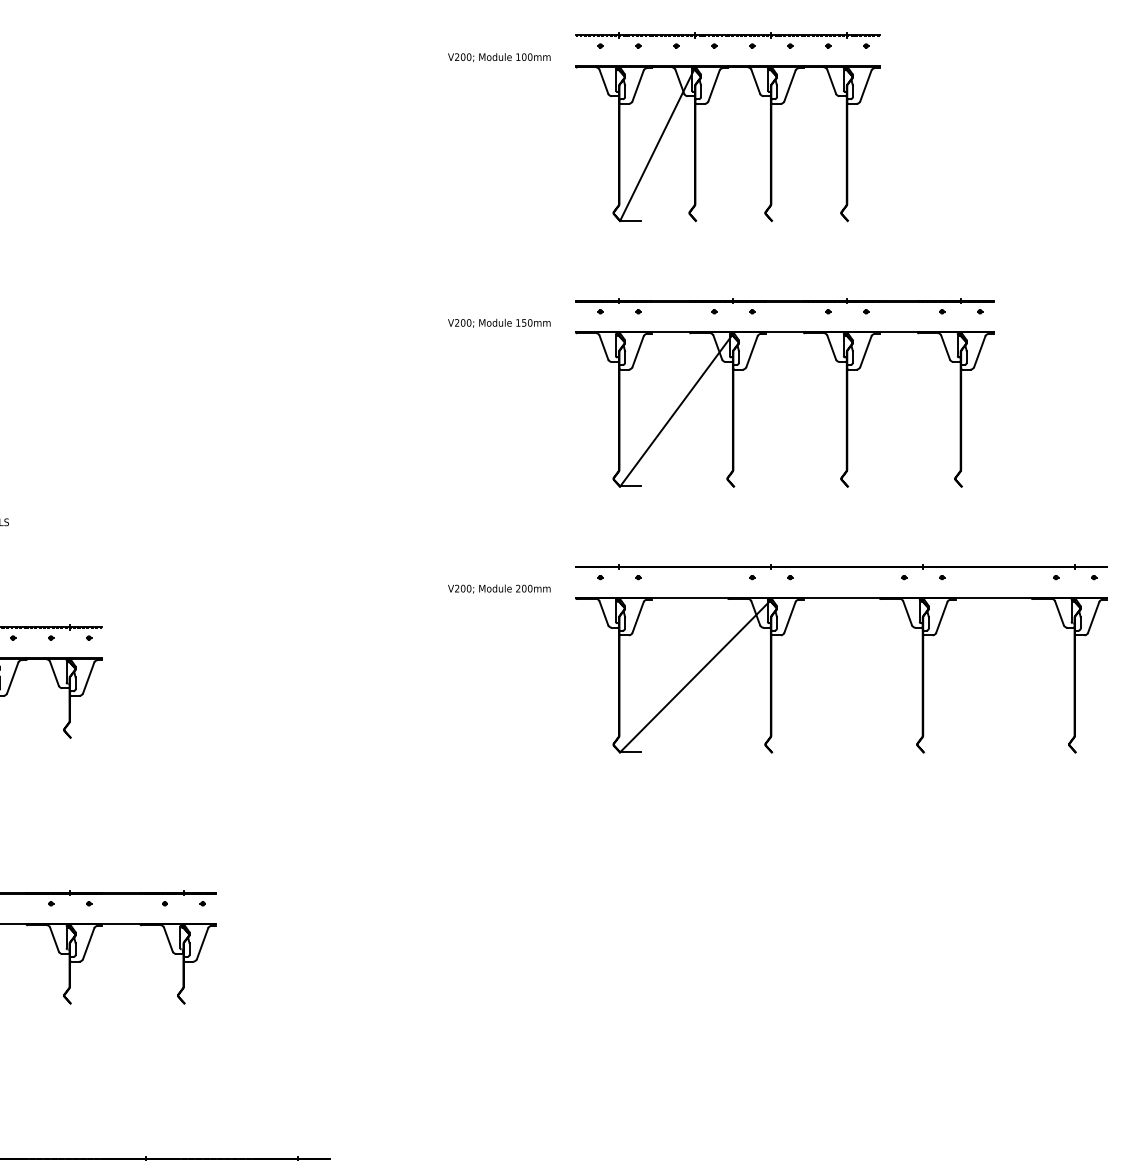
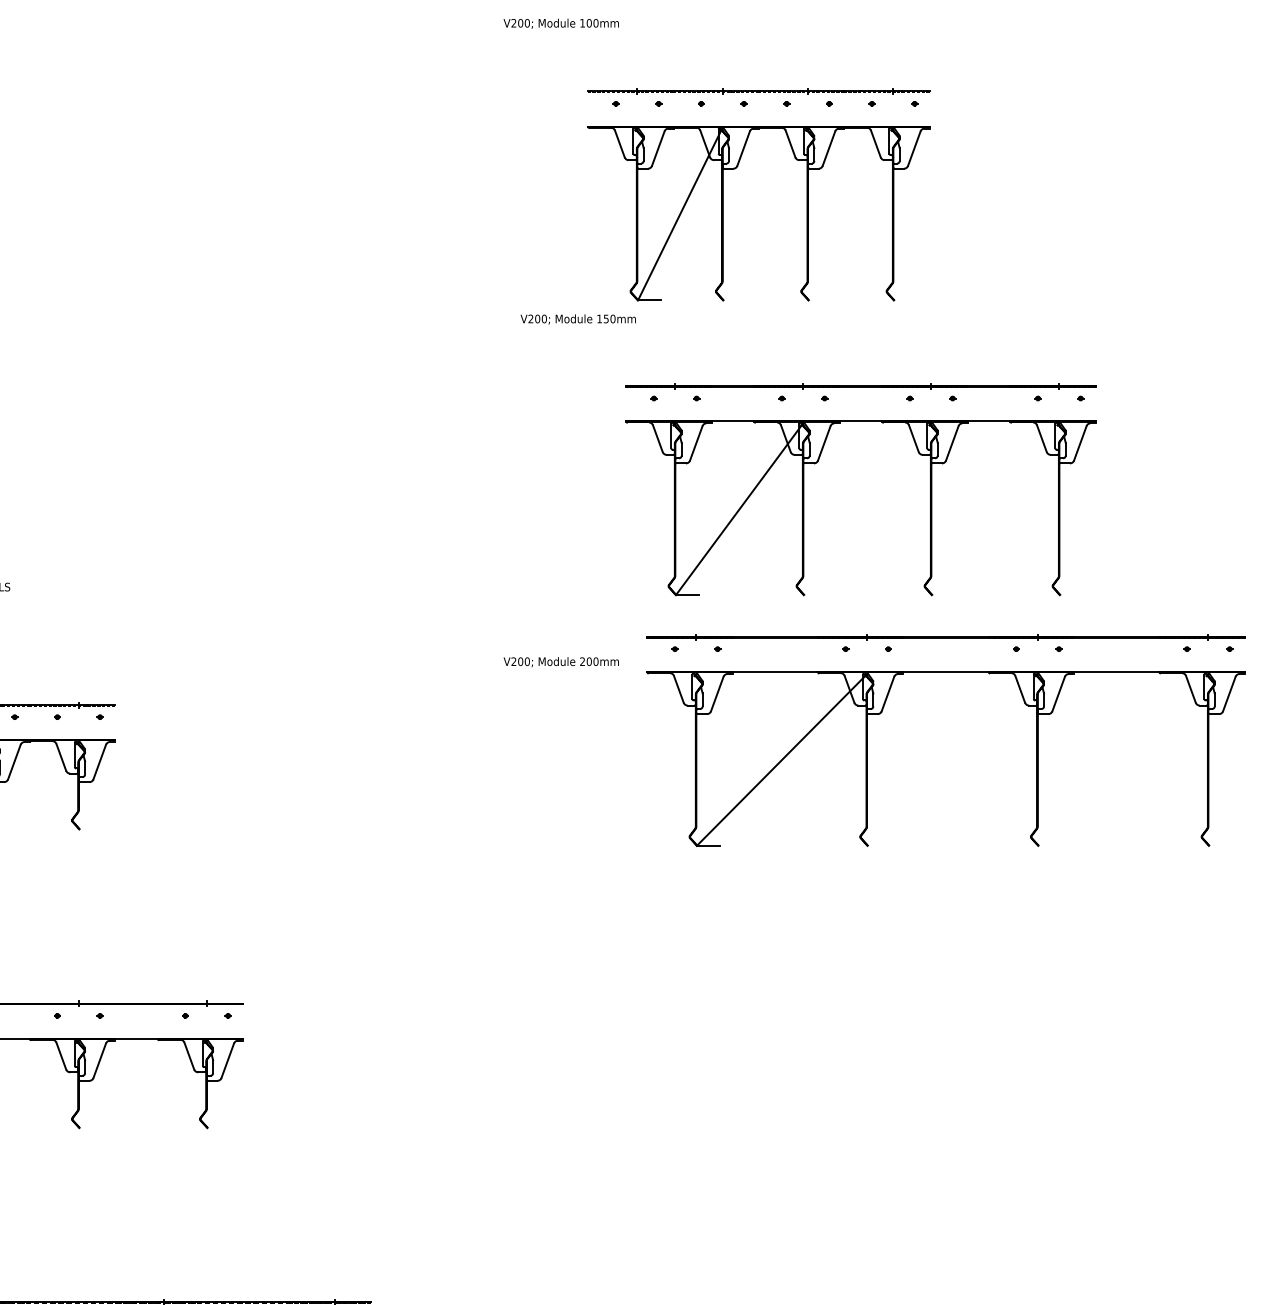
text: (498, 57) -> (560, 23), moved
part: (706, 104) -> (735, 169), moved
text: (498, 323) -> (577, 319), moved
part: (745, 369) -> (817, 463), moved

